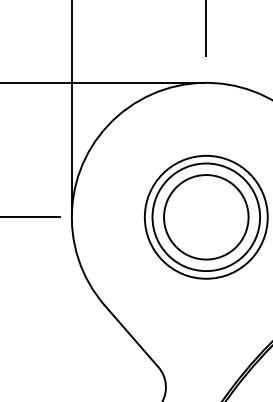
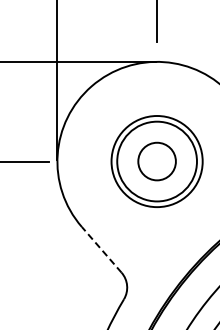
circle: (205, 217) -> (156, 161), size x0.6
line: (131, 335) -> (101, 249), solid -> dashed

